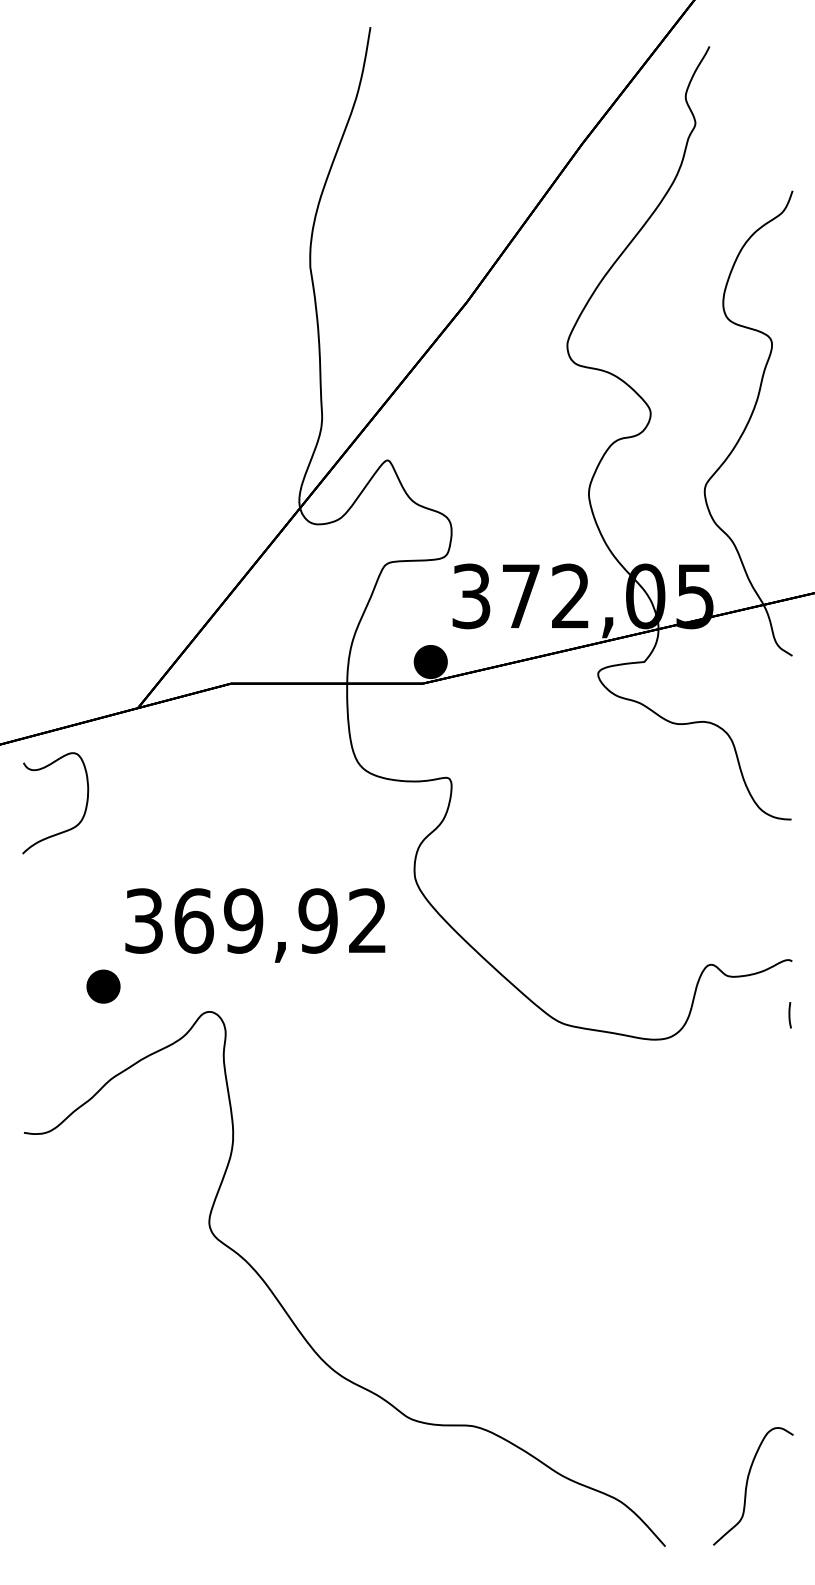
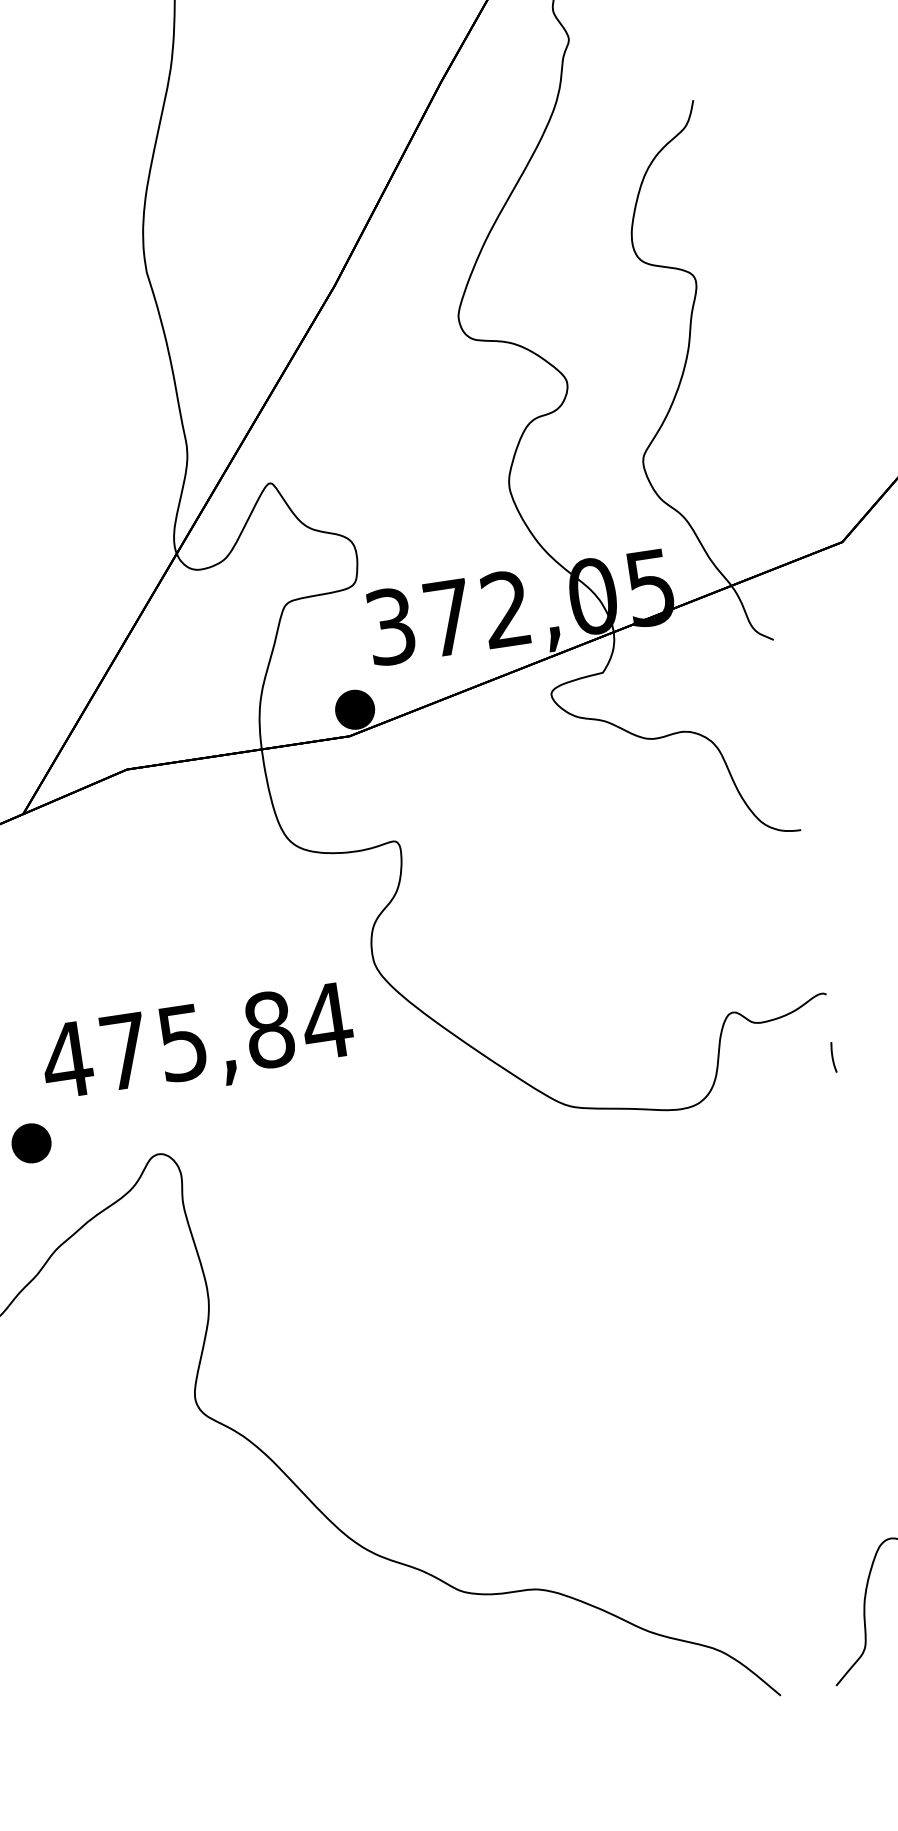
text: (255, 920) -> (196, 1040), 369,92 -> 475,84

